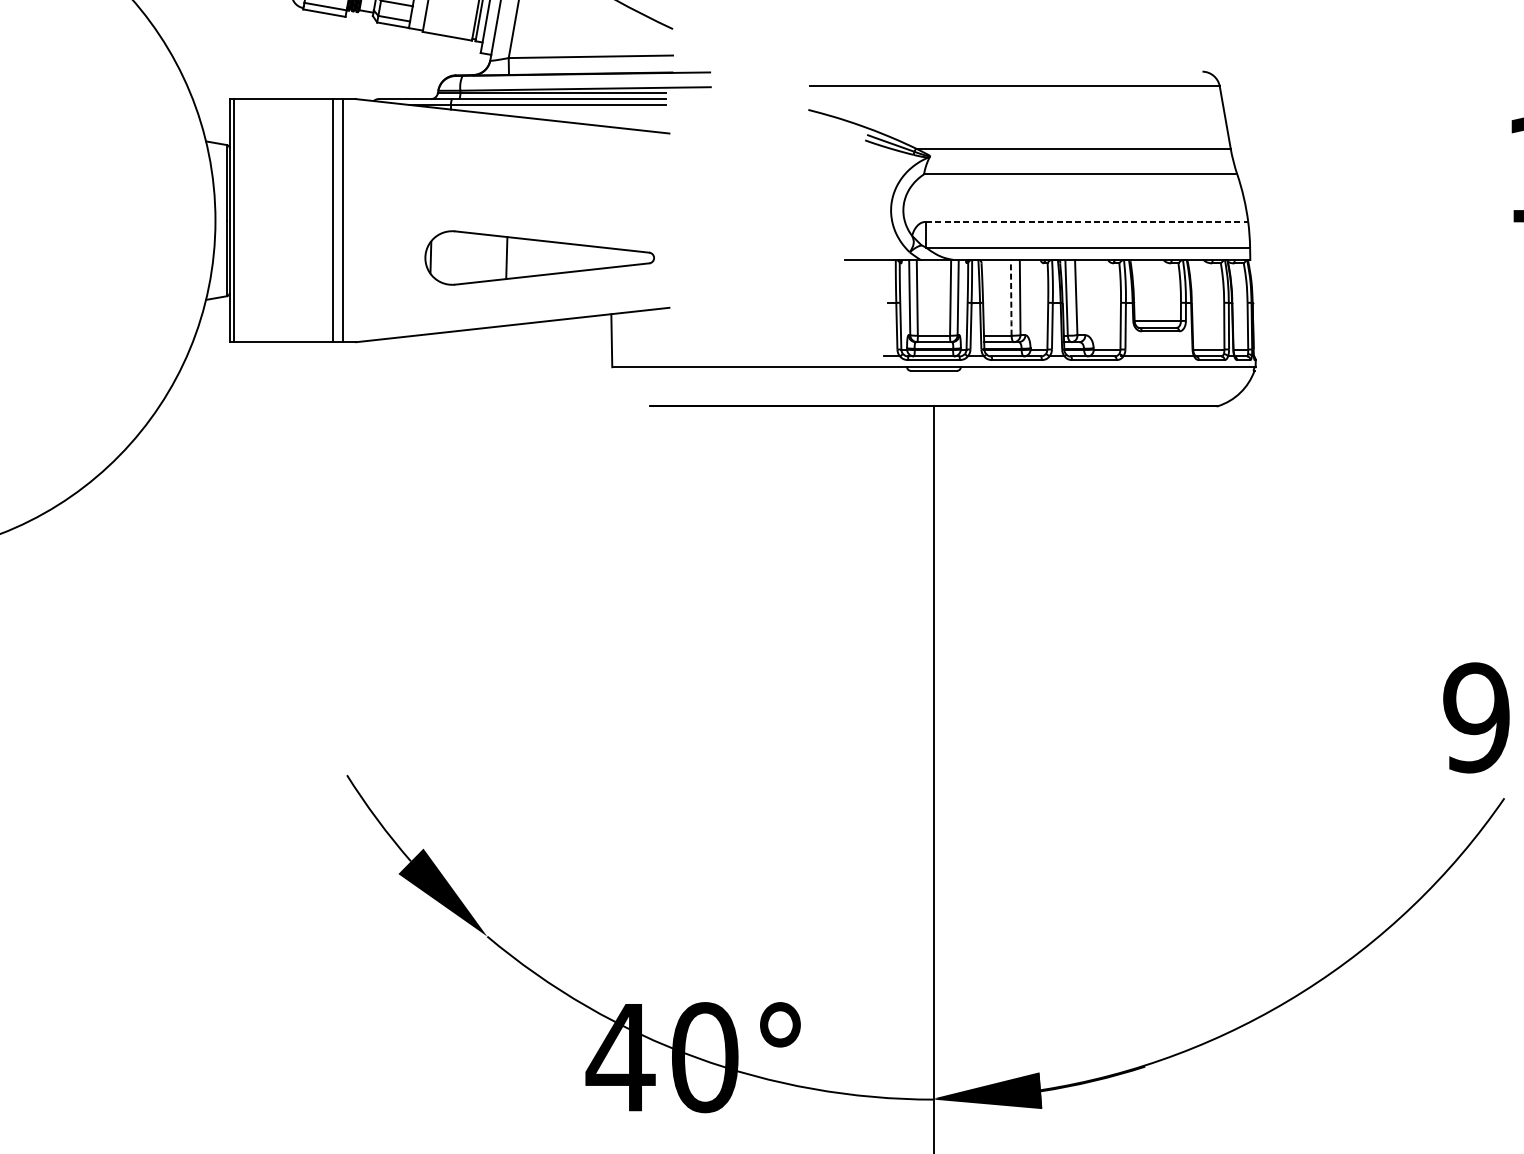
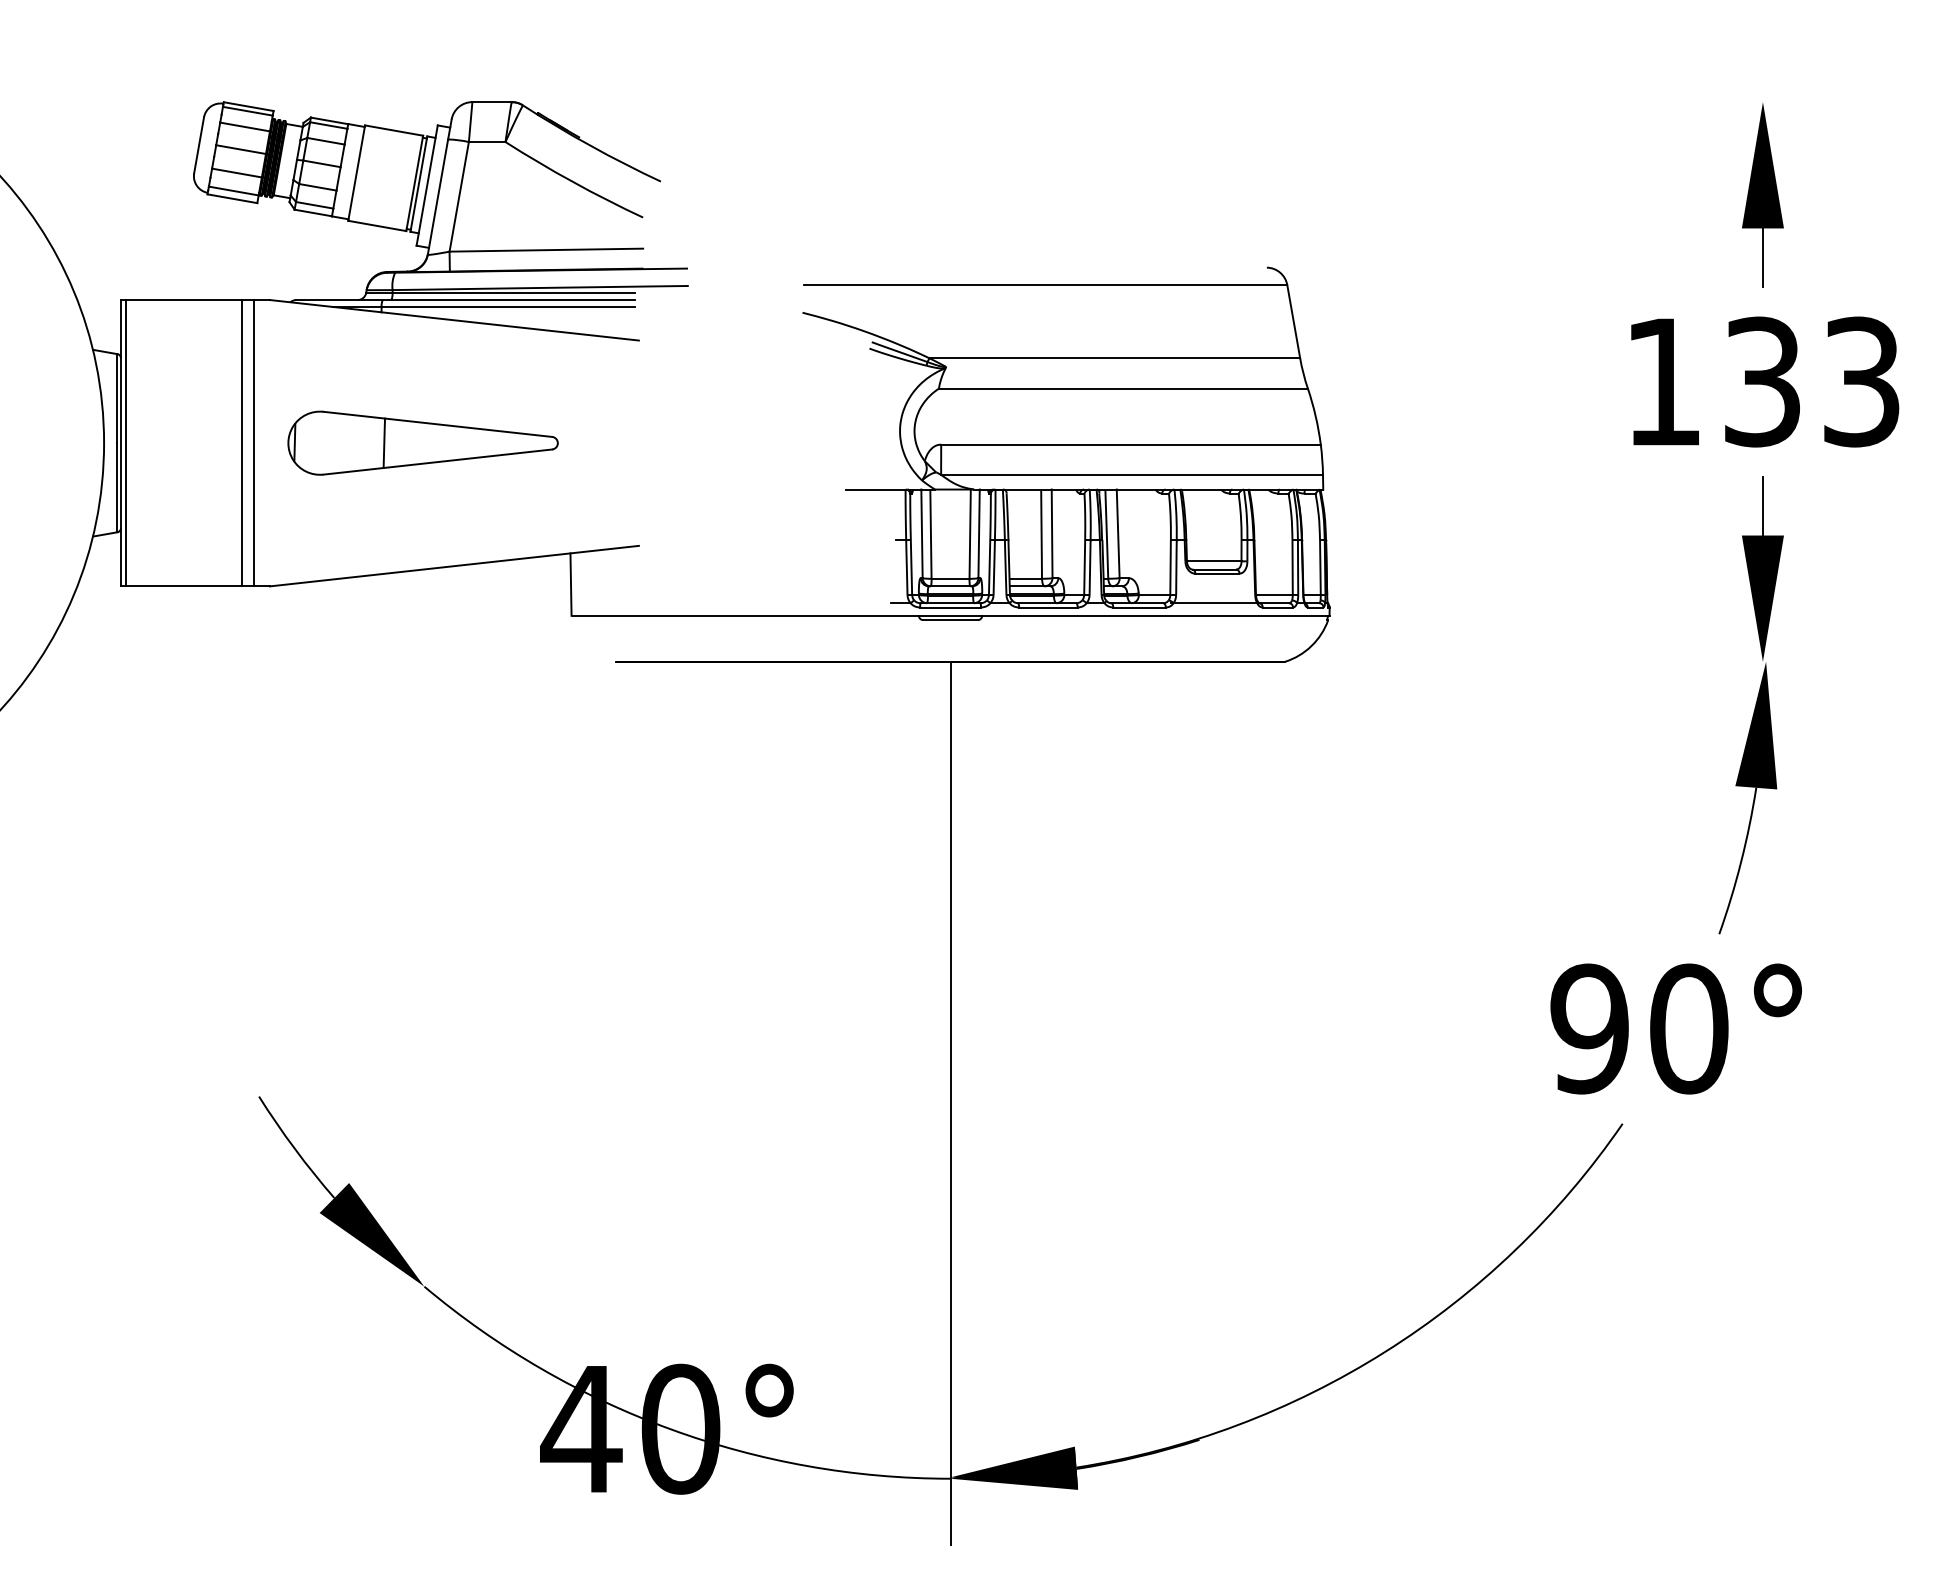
line: (1086, 221) -> (1130, 444), dashed -> solid
part: (539, 257) -> (422, 442), moved
line: (1011, 297) -> (1041, 533), dashed -> solid

